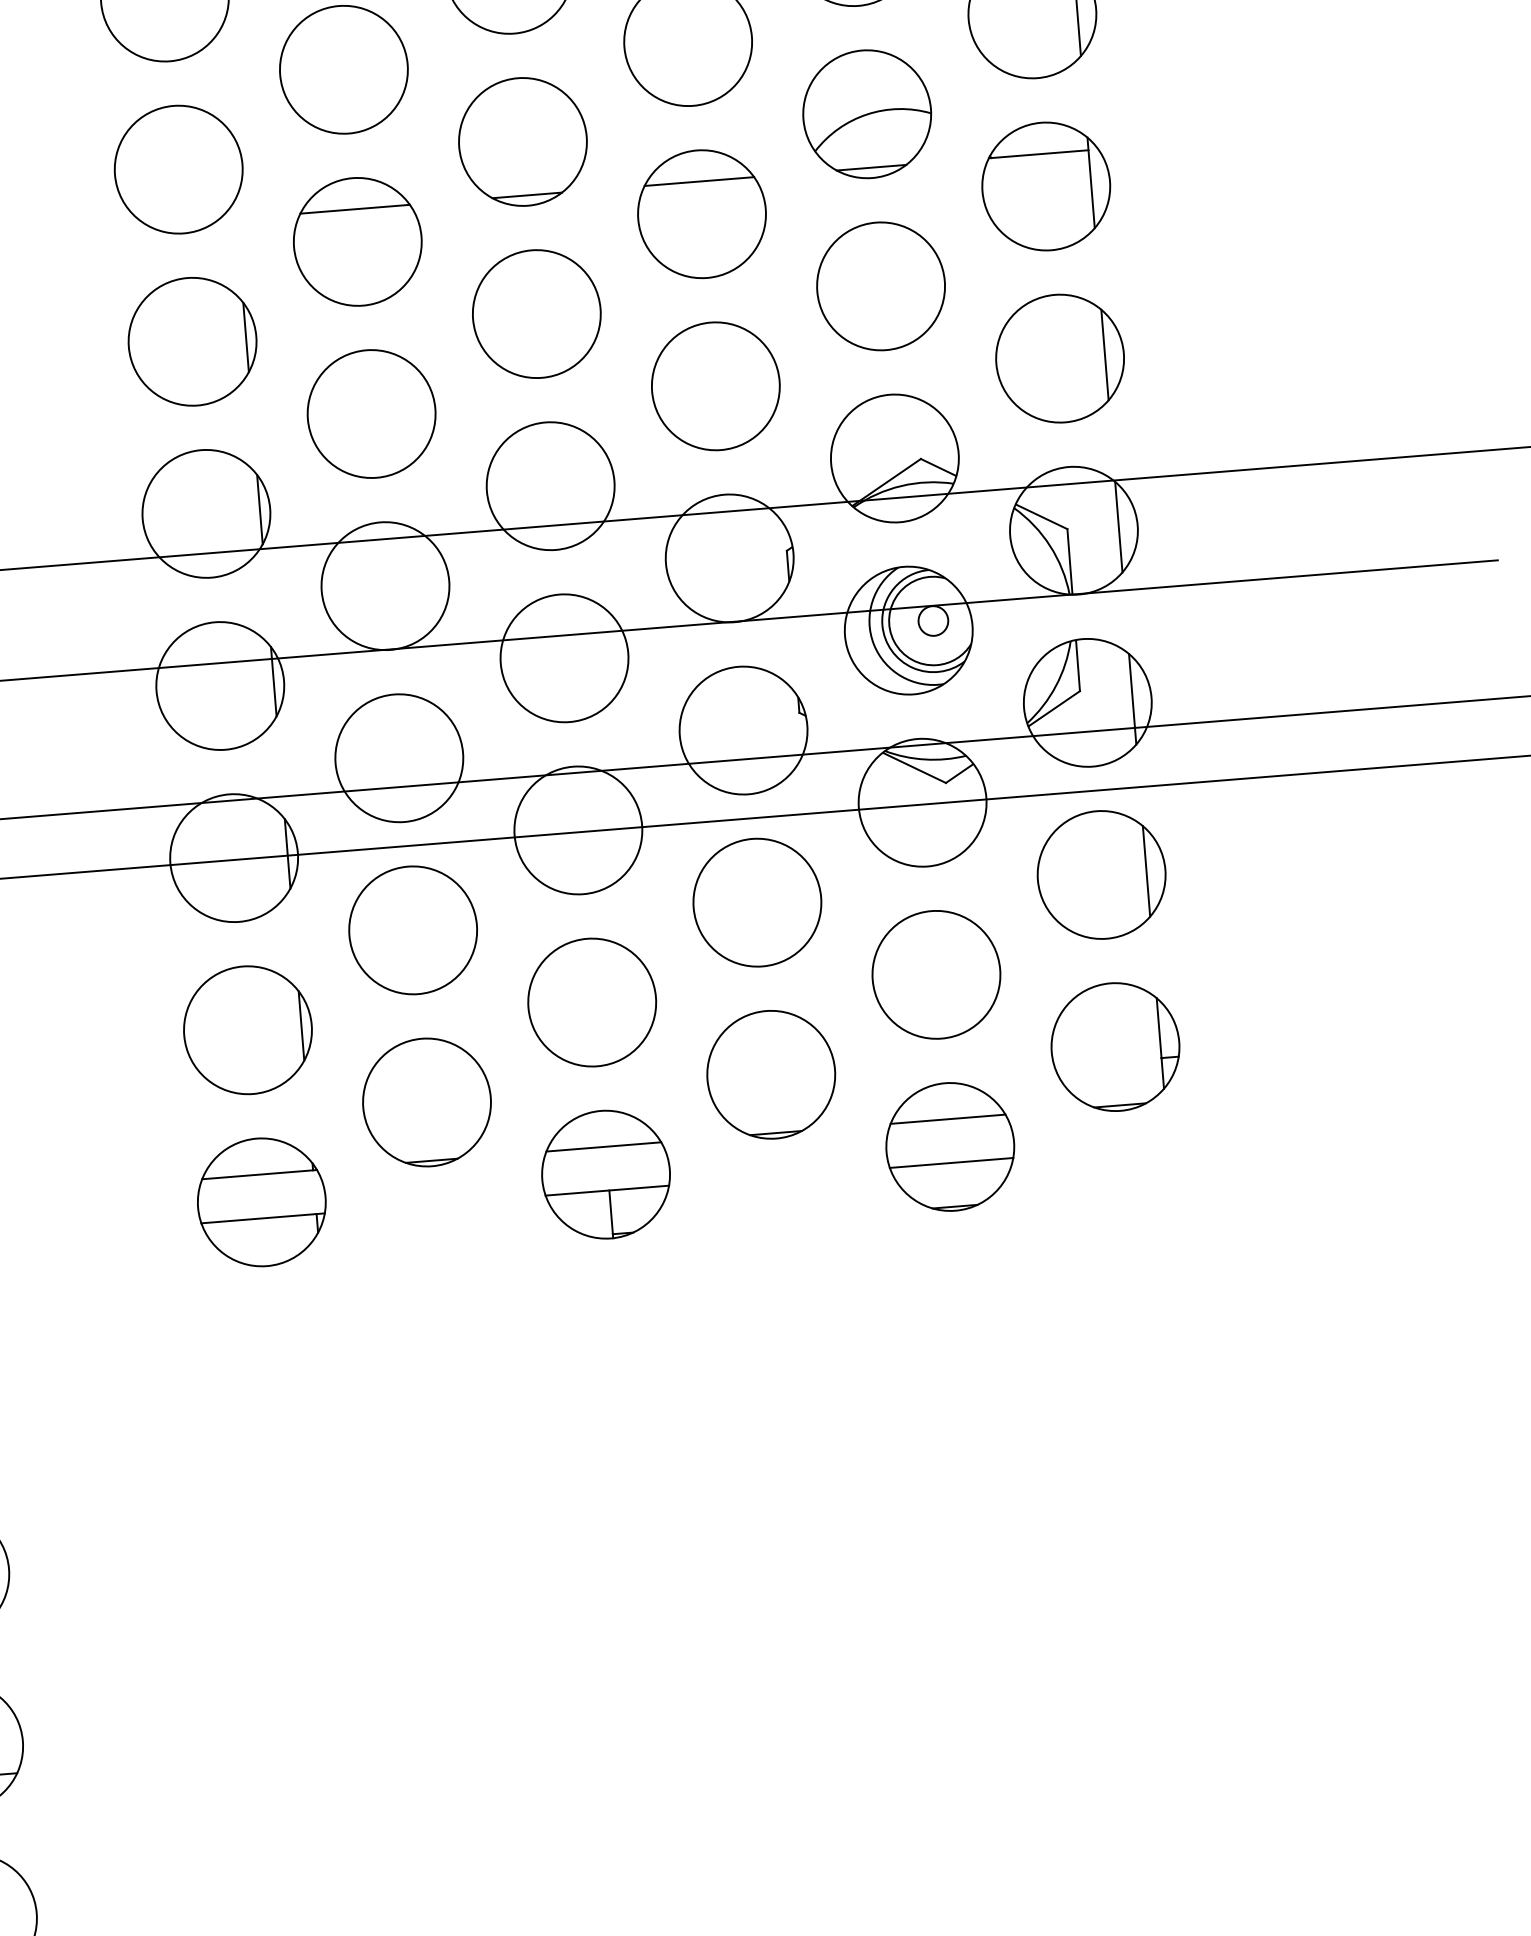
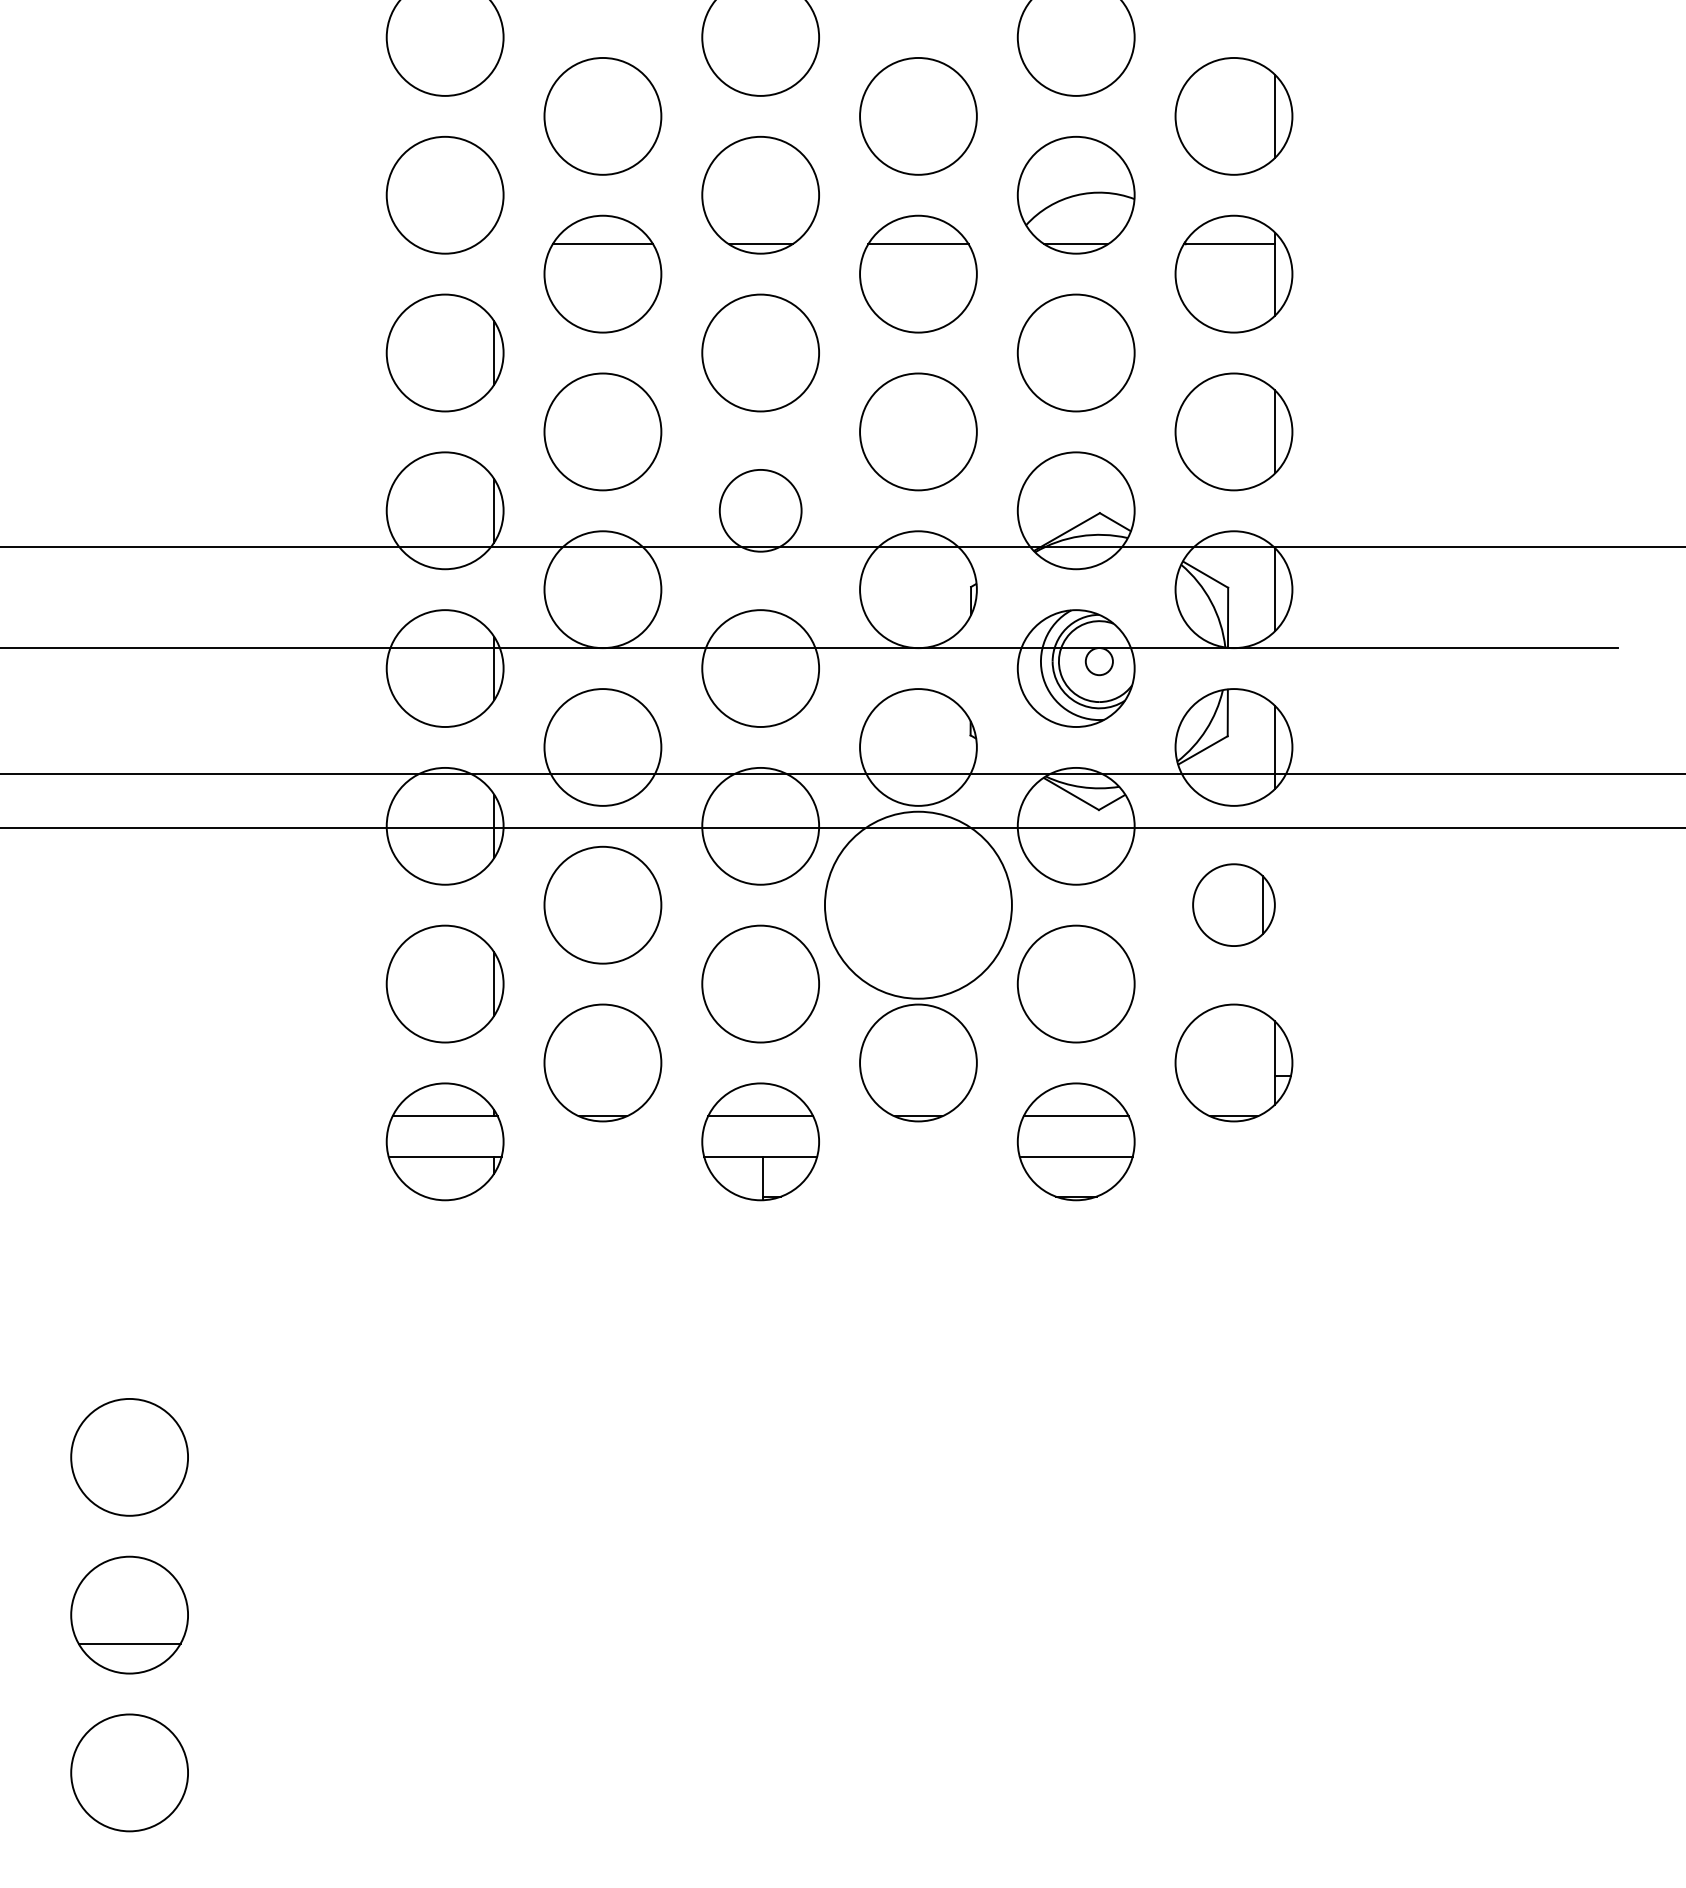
circle: (550, 485) -> (760, 510), size x0.7
part: (1101, 874) -> (1233, 904), size x0.7
circle: (757, 901) -> (918, 904), size x1.6

